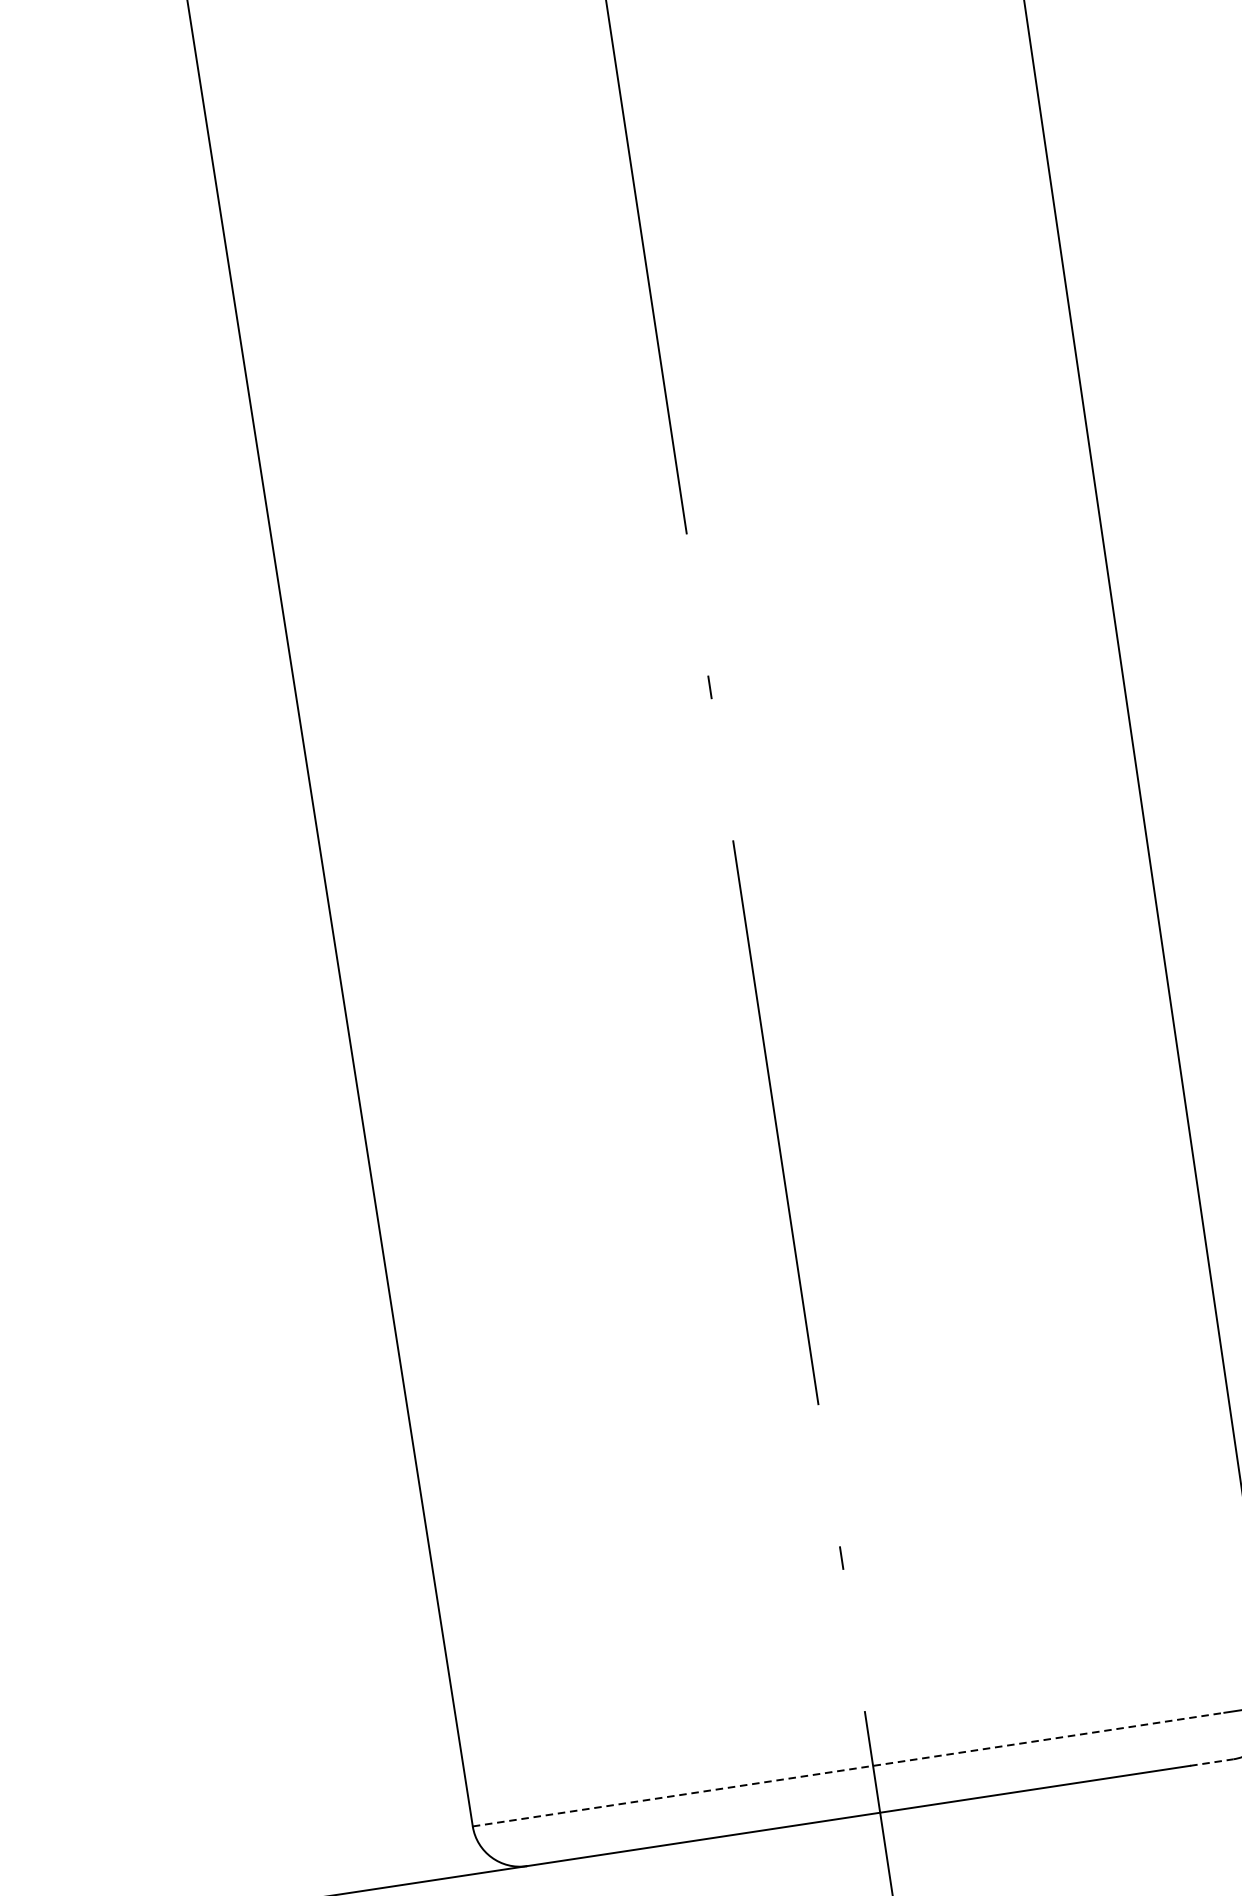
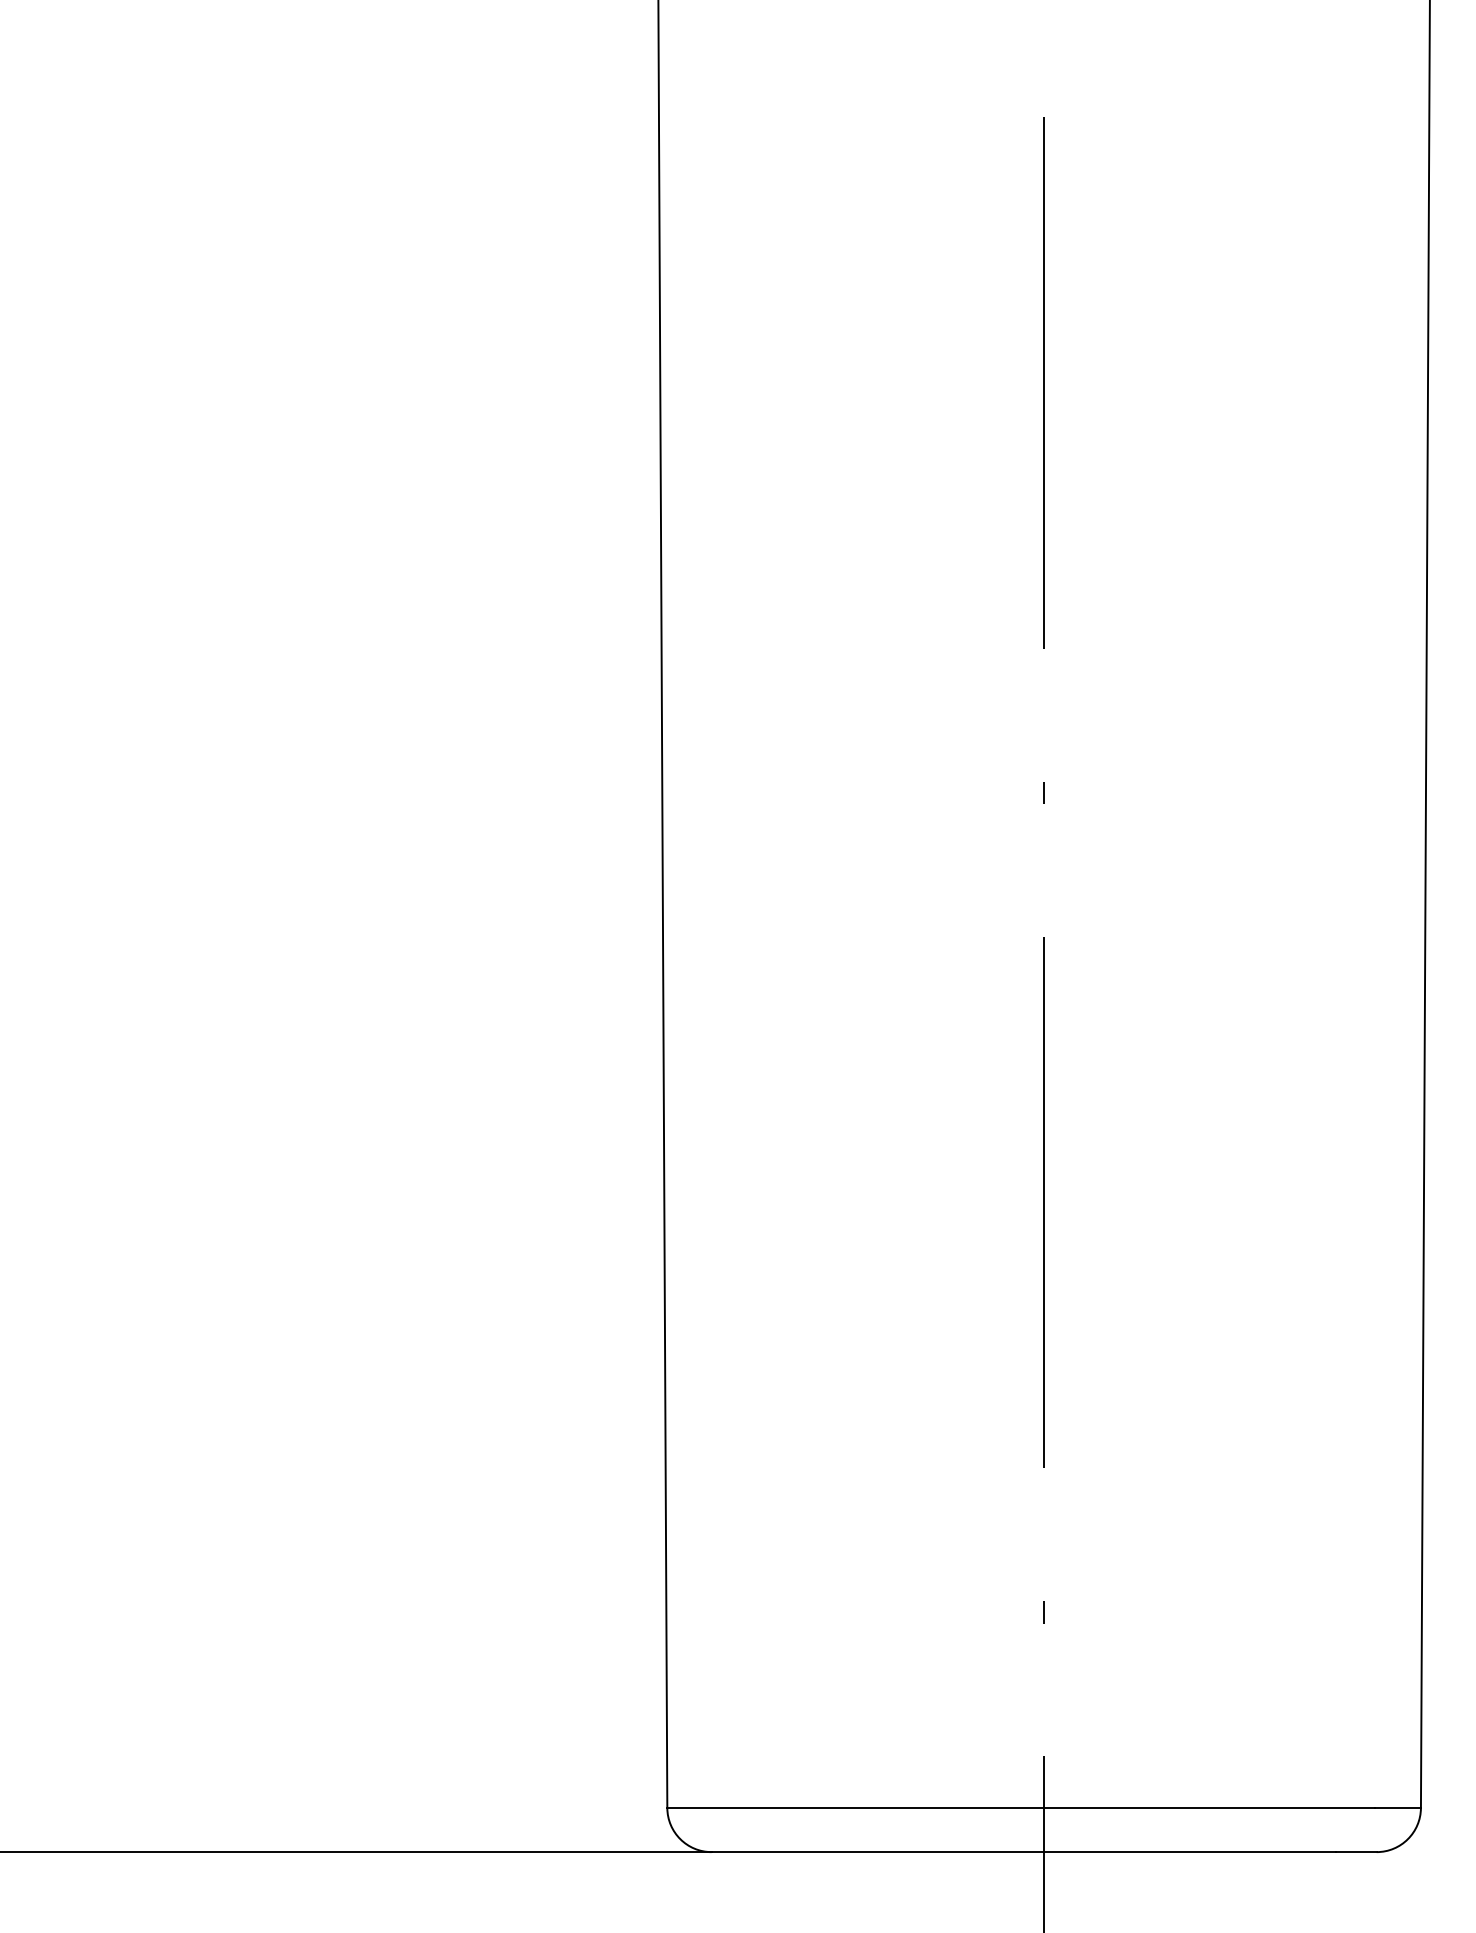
line: (1212, 1762) -> (1356, 1852), dashed -> solid
line: (849, 1770) -> (1021, 1808), dashed -> solid

